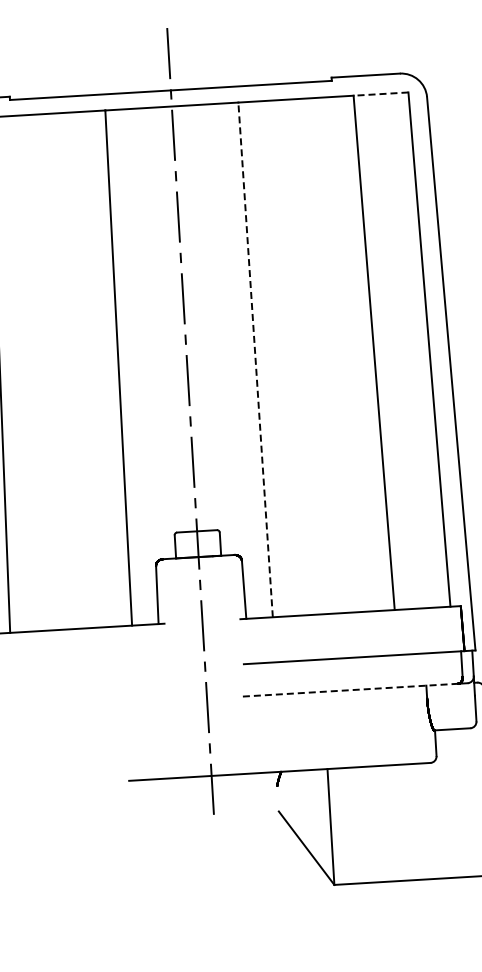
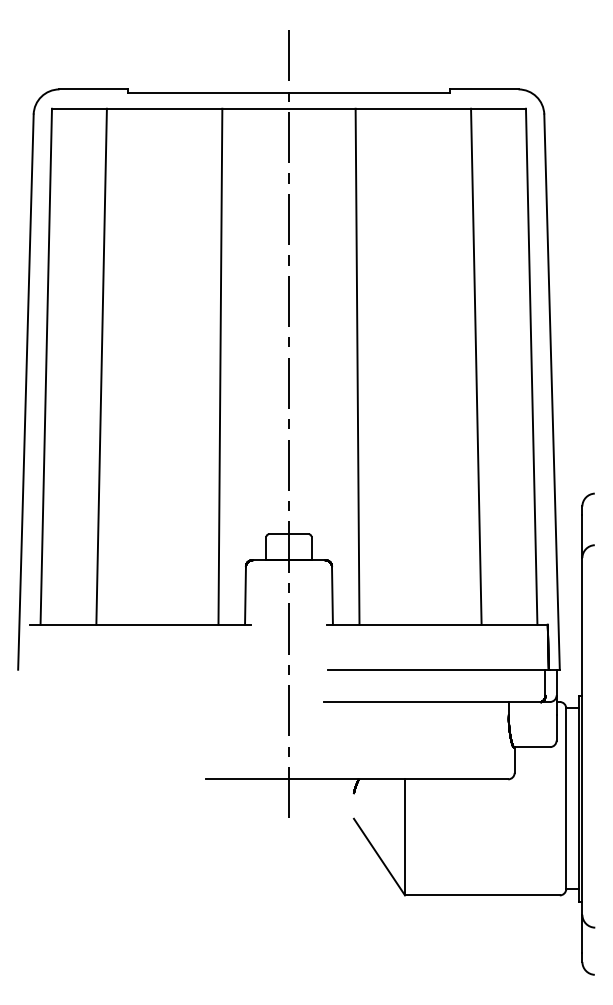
line: (380, 93) -> (498, 108), dashed -> solid
line: (255, 359) -> (357, 366), dashed -> solid
line: (350, 689) -> (432, 701), dashed -> solid

